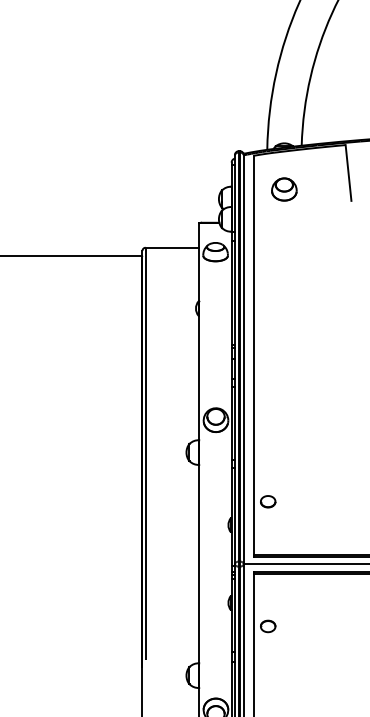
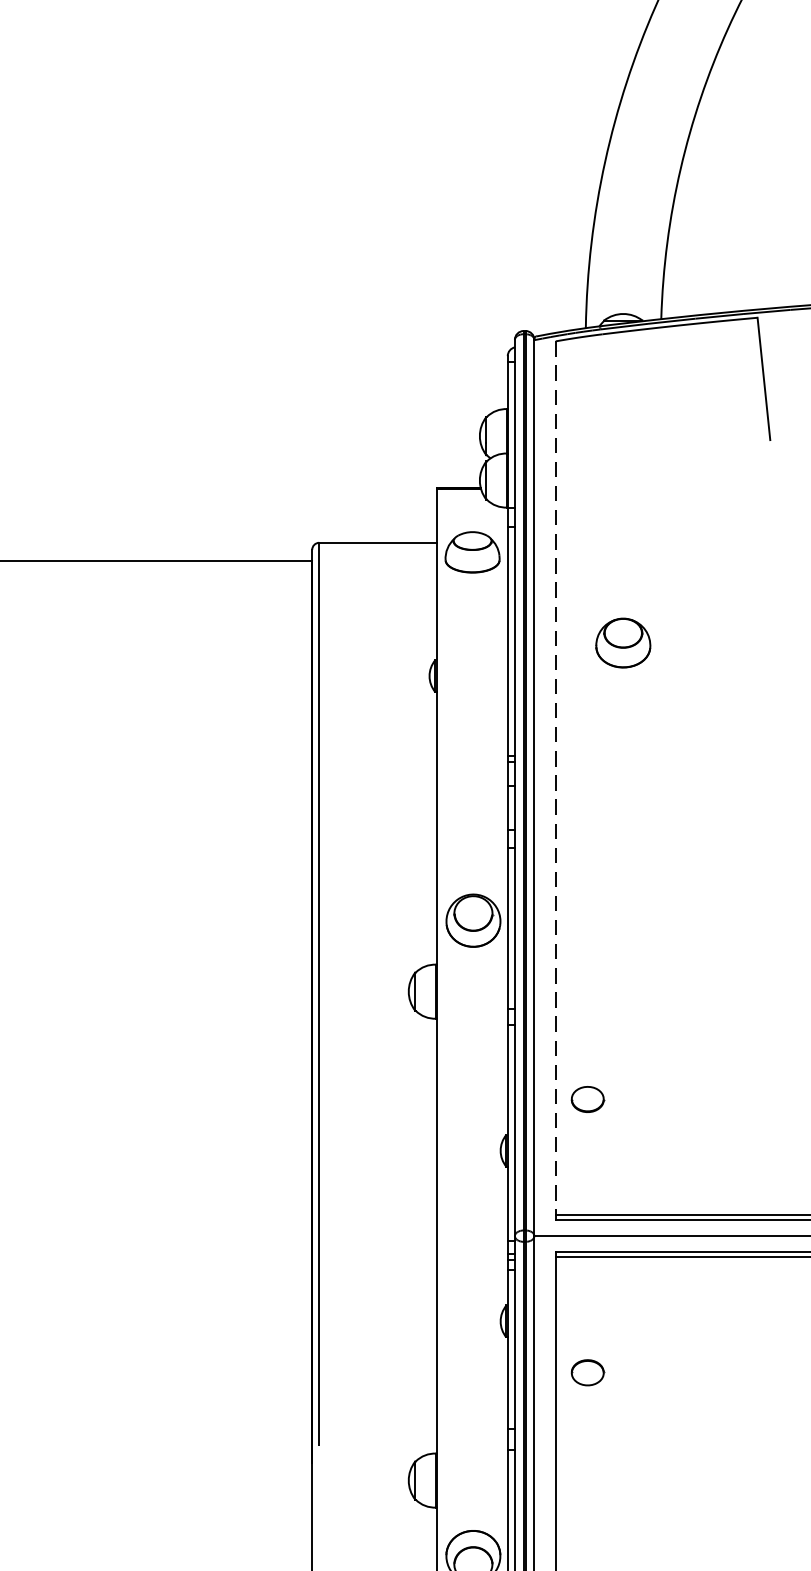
part: (284, 189) -> (623, 643), moved
line: (253, 355) -> (555, 778), solid -> dashed

